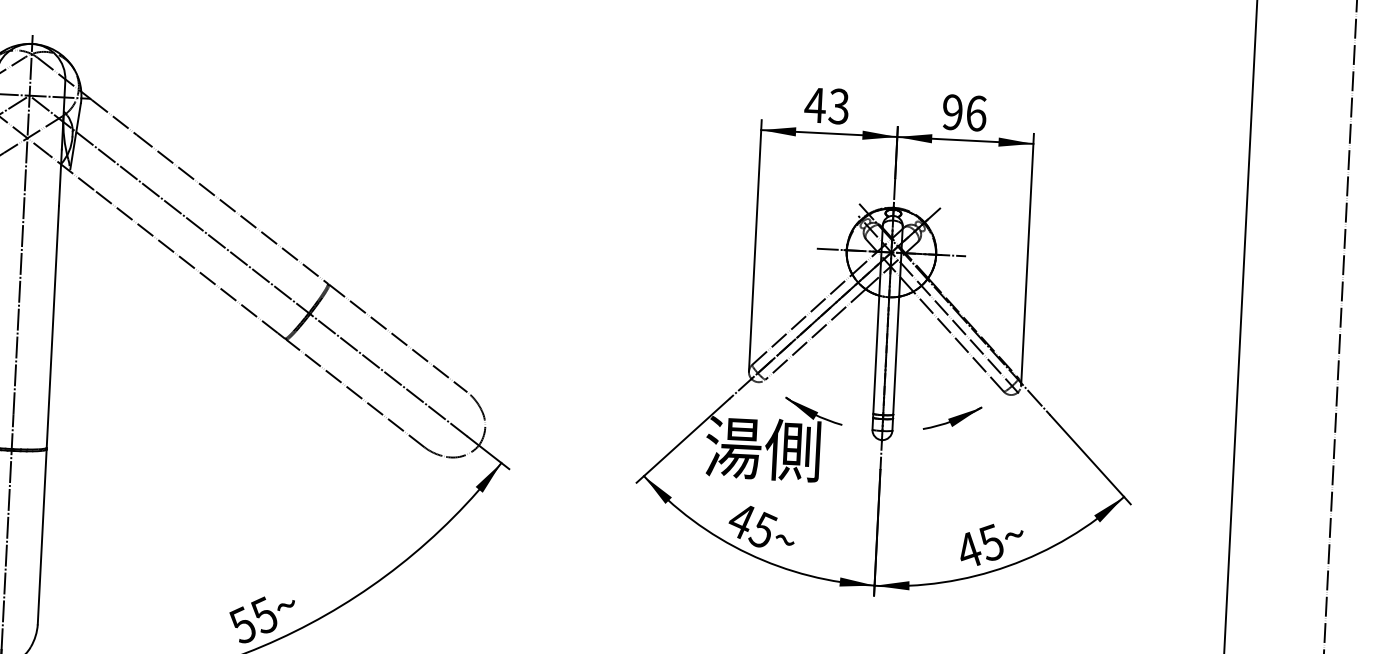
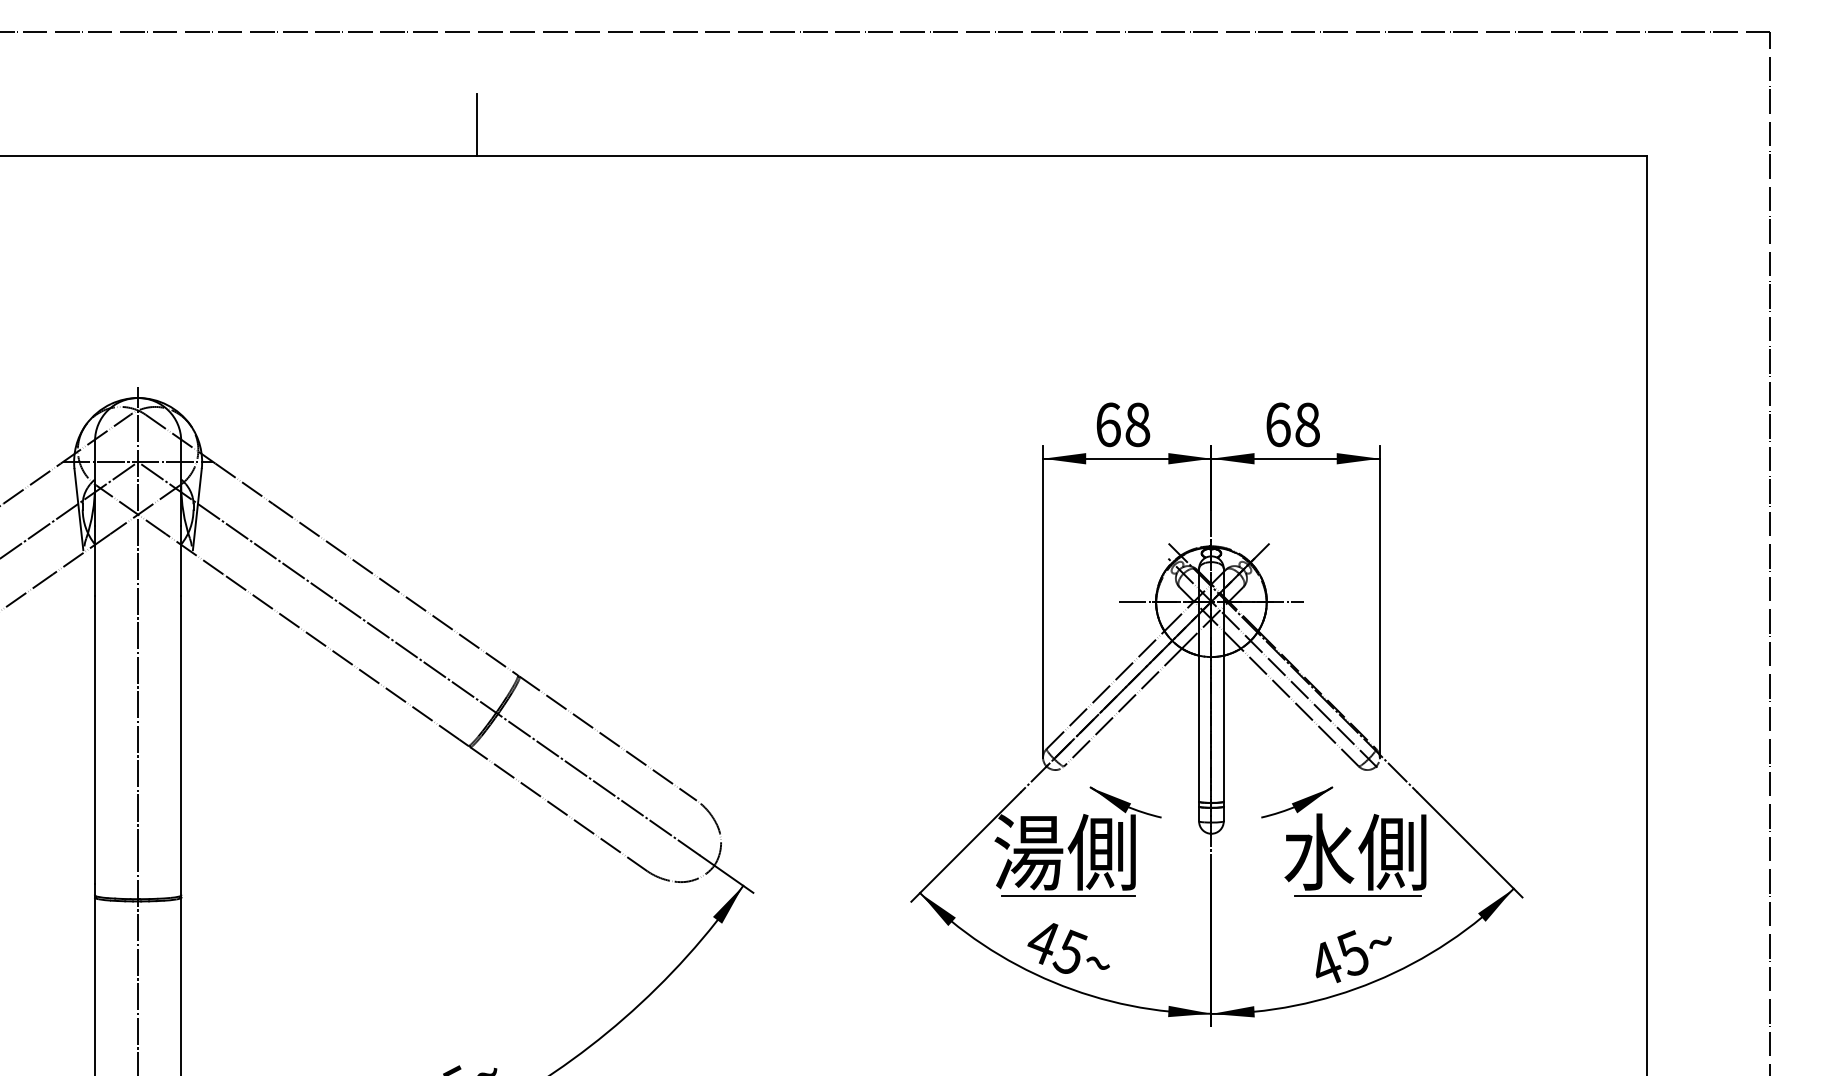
text: (826, 105) -> (1122, 424), 43 -> 68
text: (965, 112) -> (1293, 424), 96 -> 68
part: (997, 462) -> (1355, 854), added
line: (763, 484) -> (1068, 896), added

